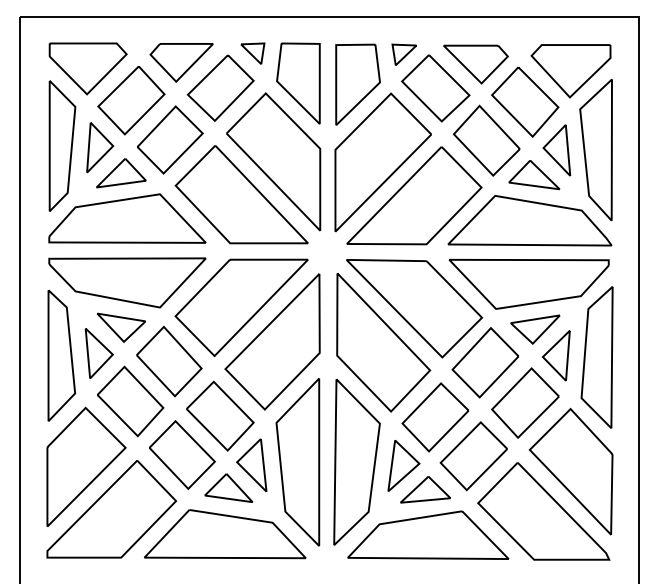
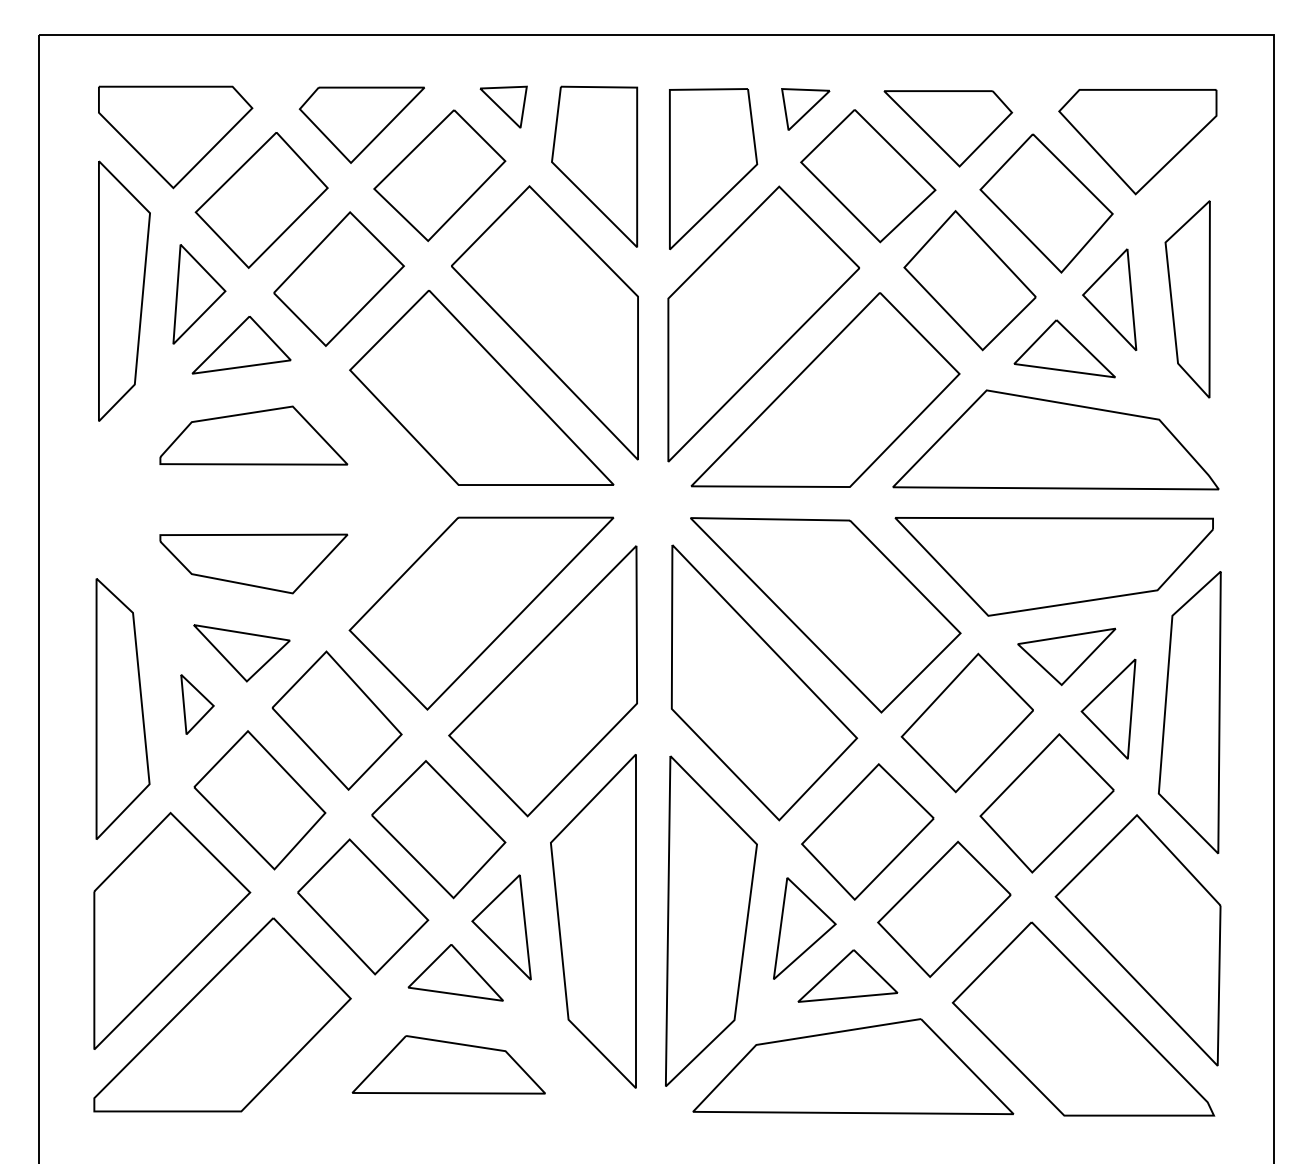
part: (595, 150) -> (1186, 300), size x0.7
part: (127, 218) -> (253, 435), size x0.6
part: (127, 282) -> (253, 563), size x0.6
part: (98, 353) -> (196, 704), size x0.6
part: (225, 534) -> (449, 1065), size x0.6

